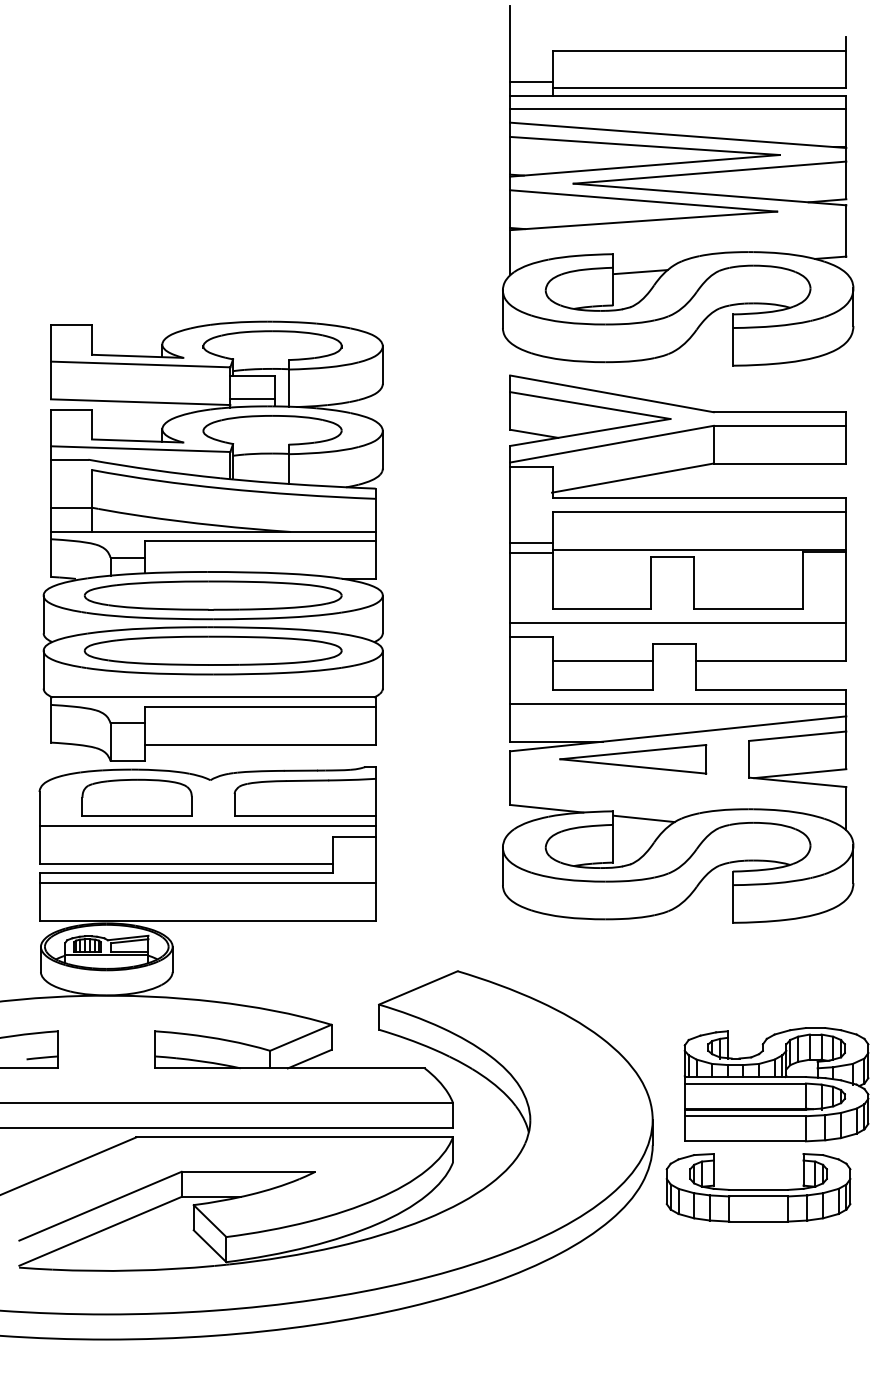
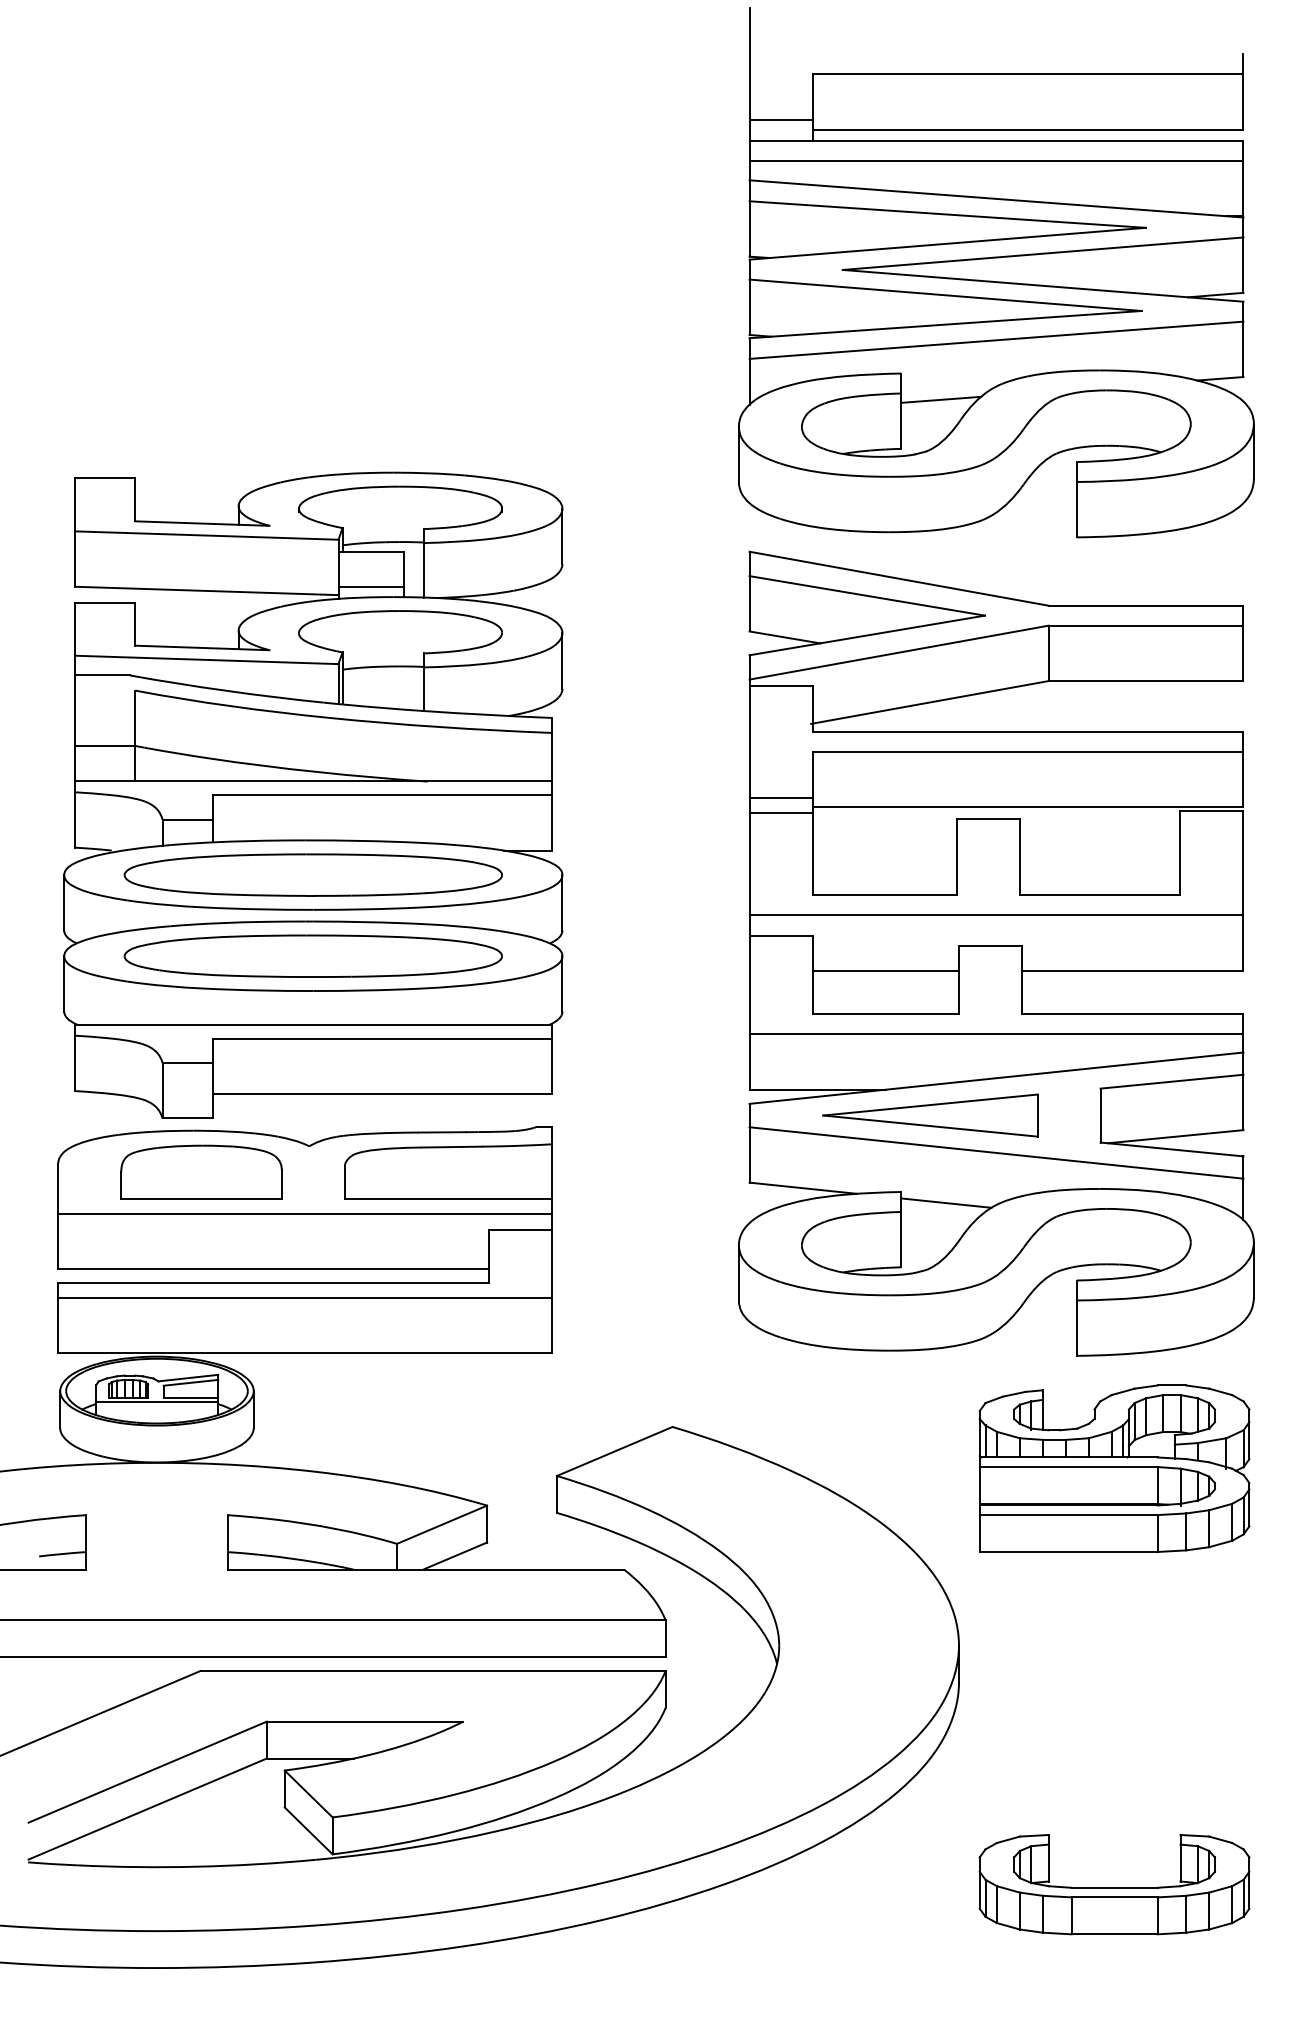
line: (678, 231) -> (996, 340), added
line: (678, 784) -> (996, 1152), added
part: (776, 1084) -> (1114, 1468), moved
part: (758, 1187) -> (1114, 1884), moved

